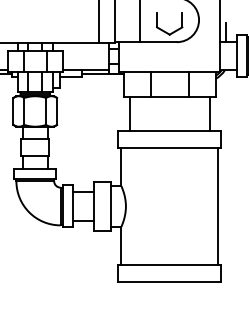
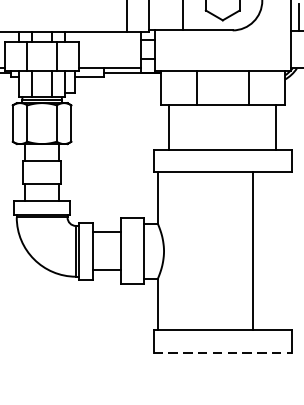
line: (217, 206) -> (252, 251), moved
line: (170, 282) -> (223, 353), solid -> dashed

